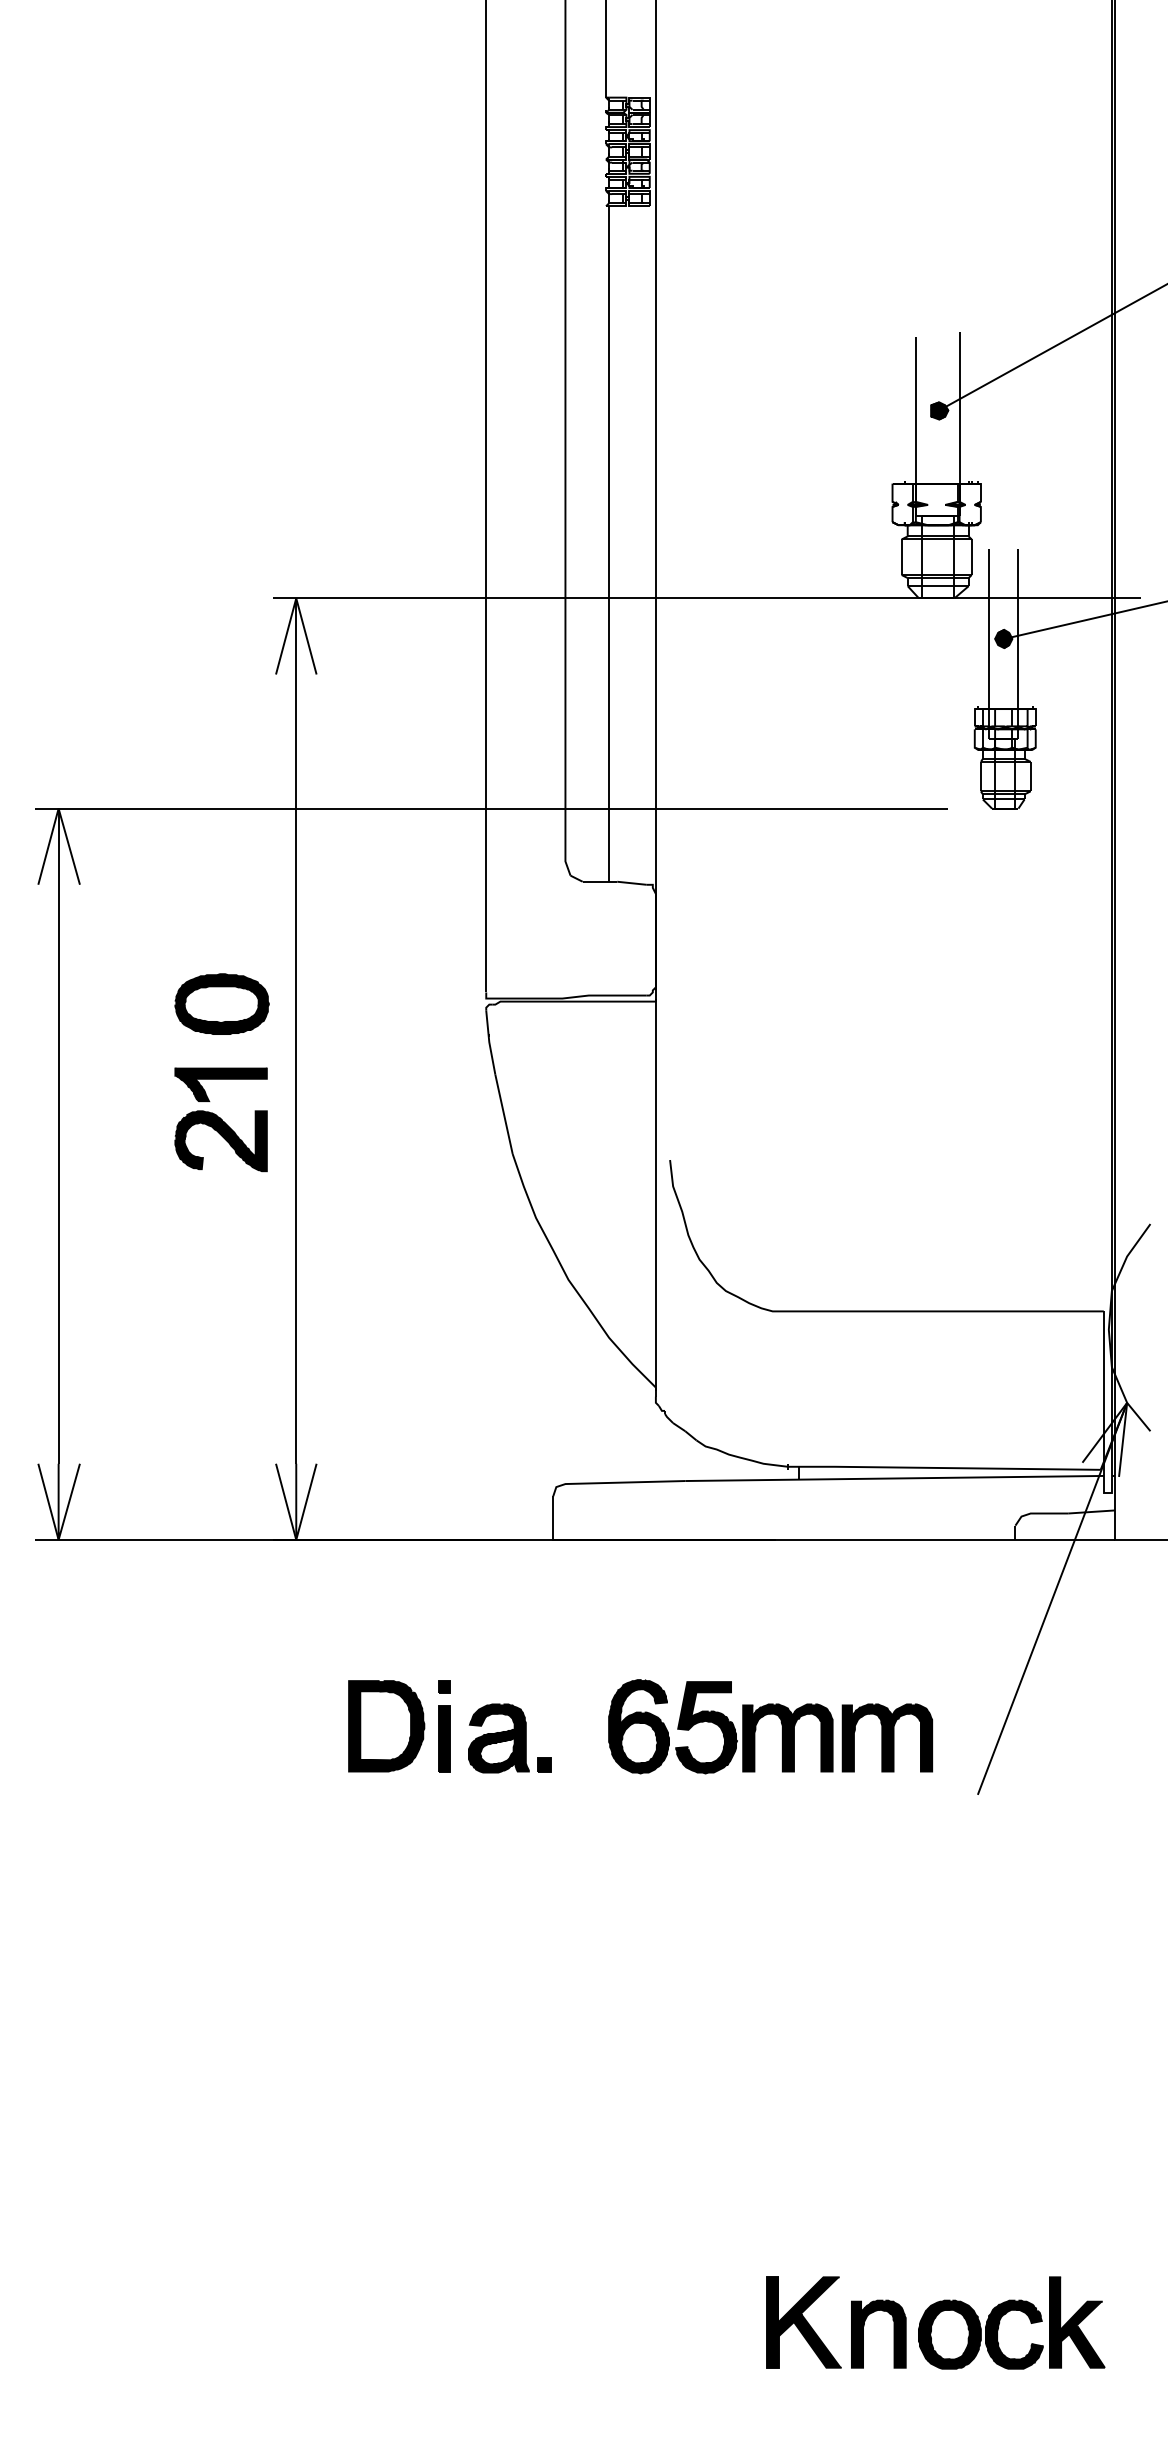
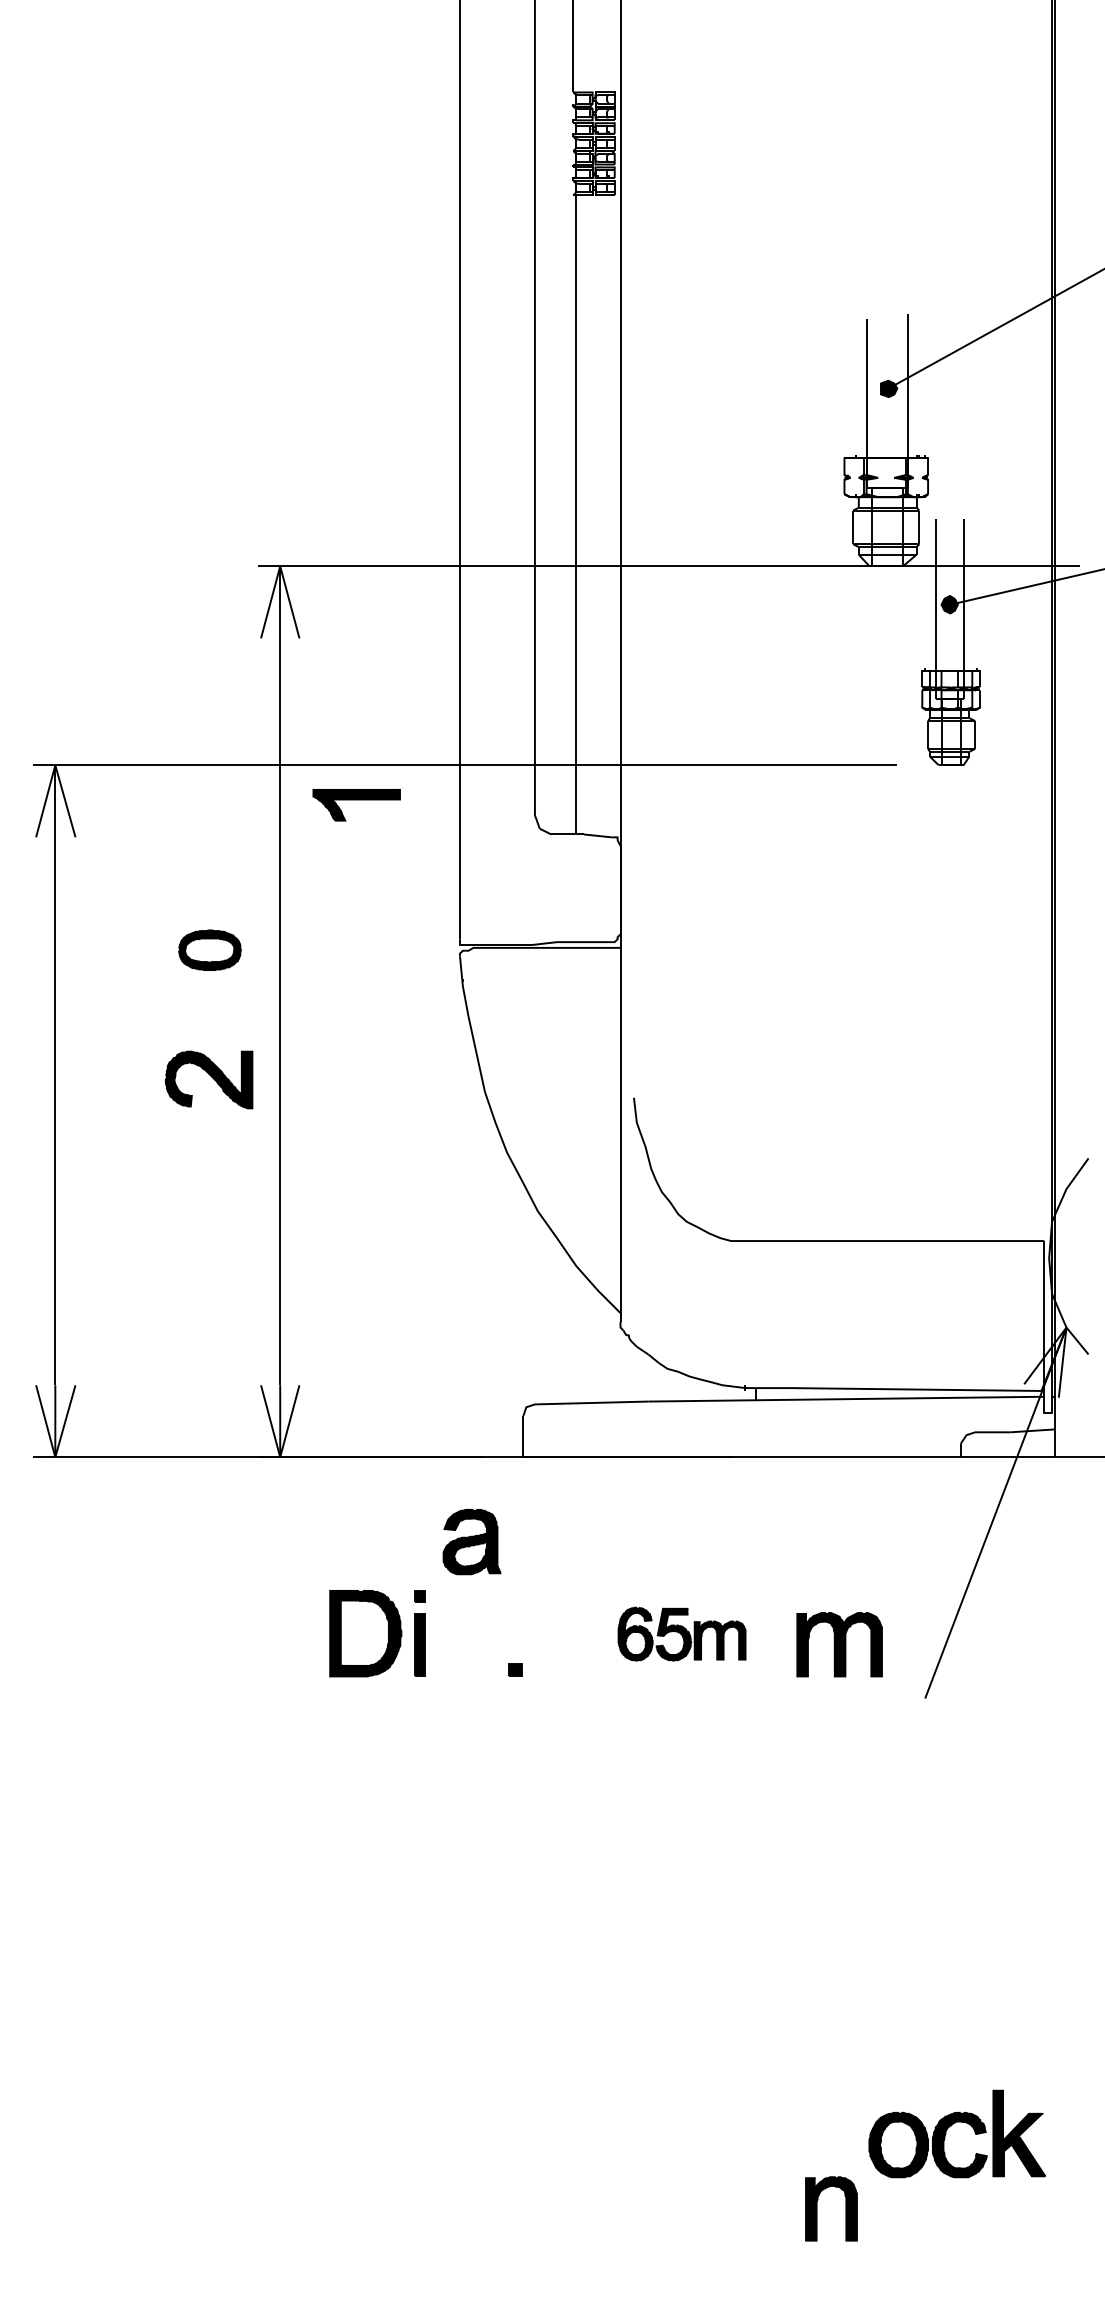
part: (221, 1003) -> (209, 949), size x0.7
part: (220, 1084) -> (356, 804), moved
part: (720, 1726) -> (681, 1633), size x0.6
part: (498, 1738) -> (471, 1542), moved
part: (1006, 2314) -> (952, 2125), moved
part: (803, 2322) -> (760, 2197), removed

